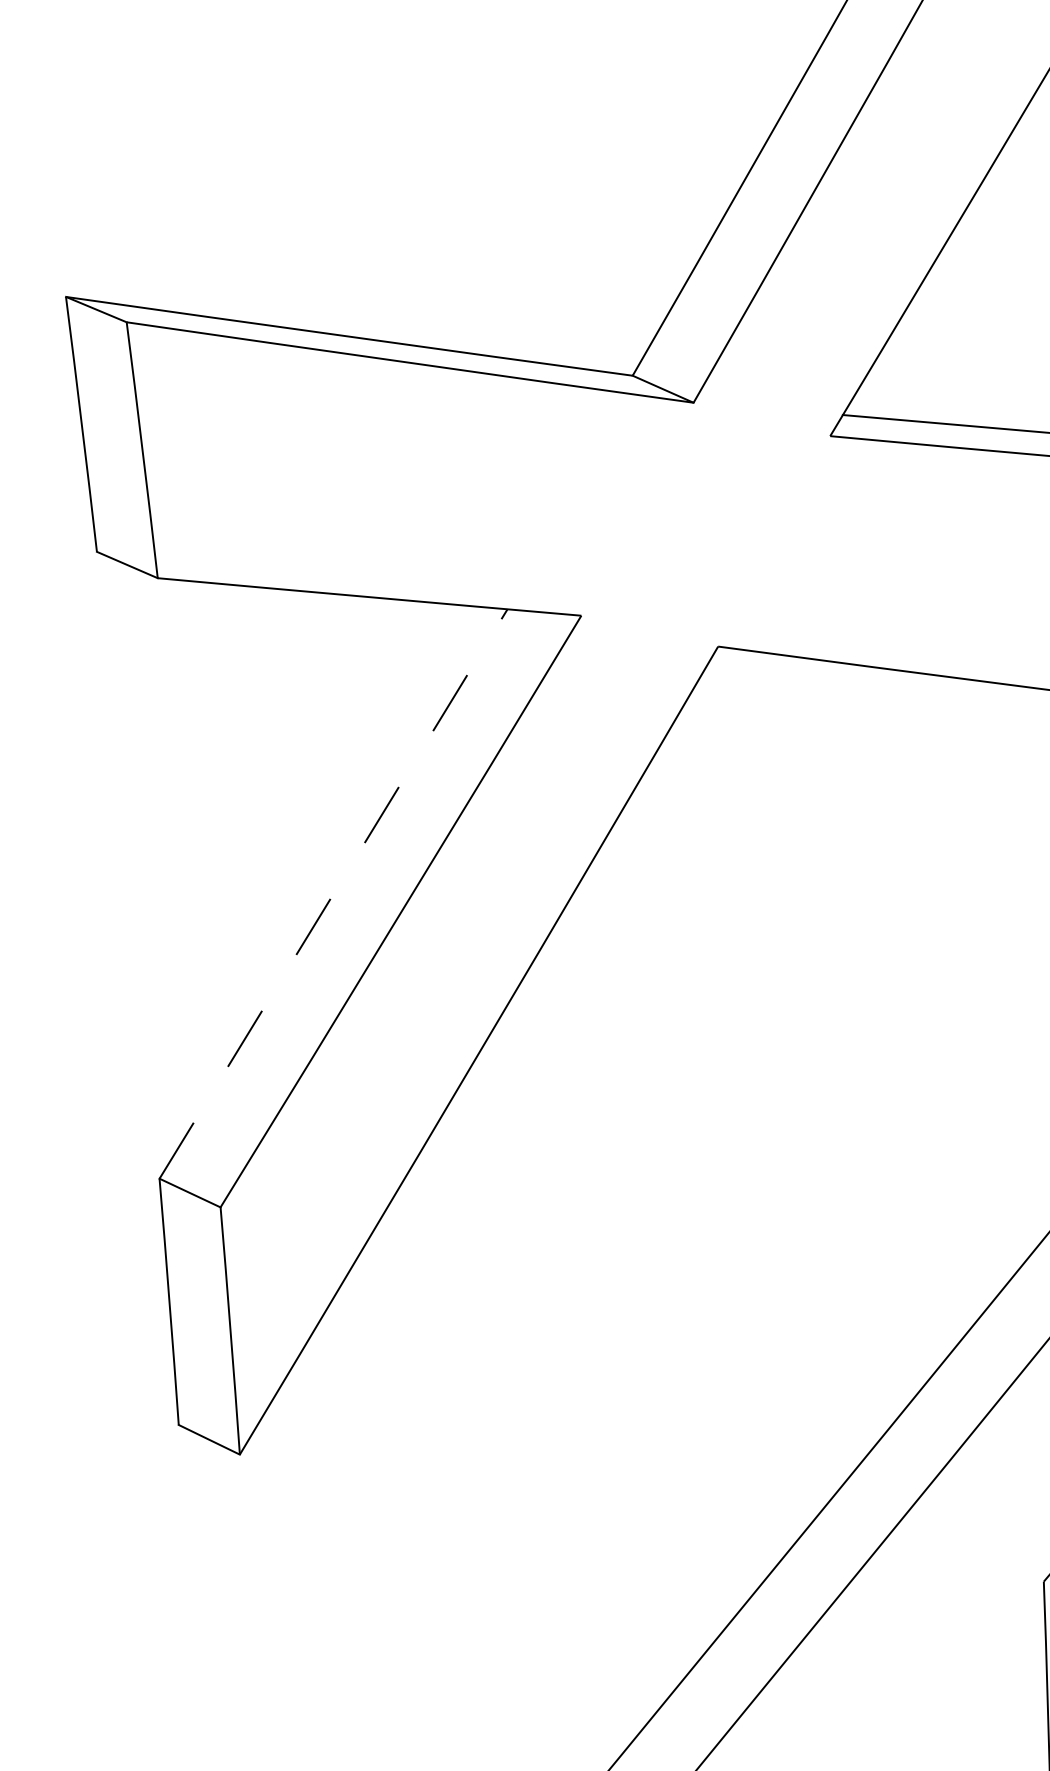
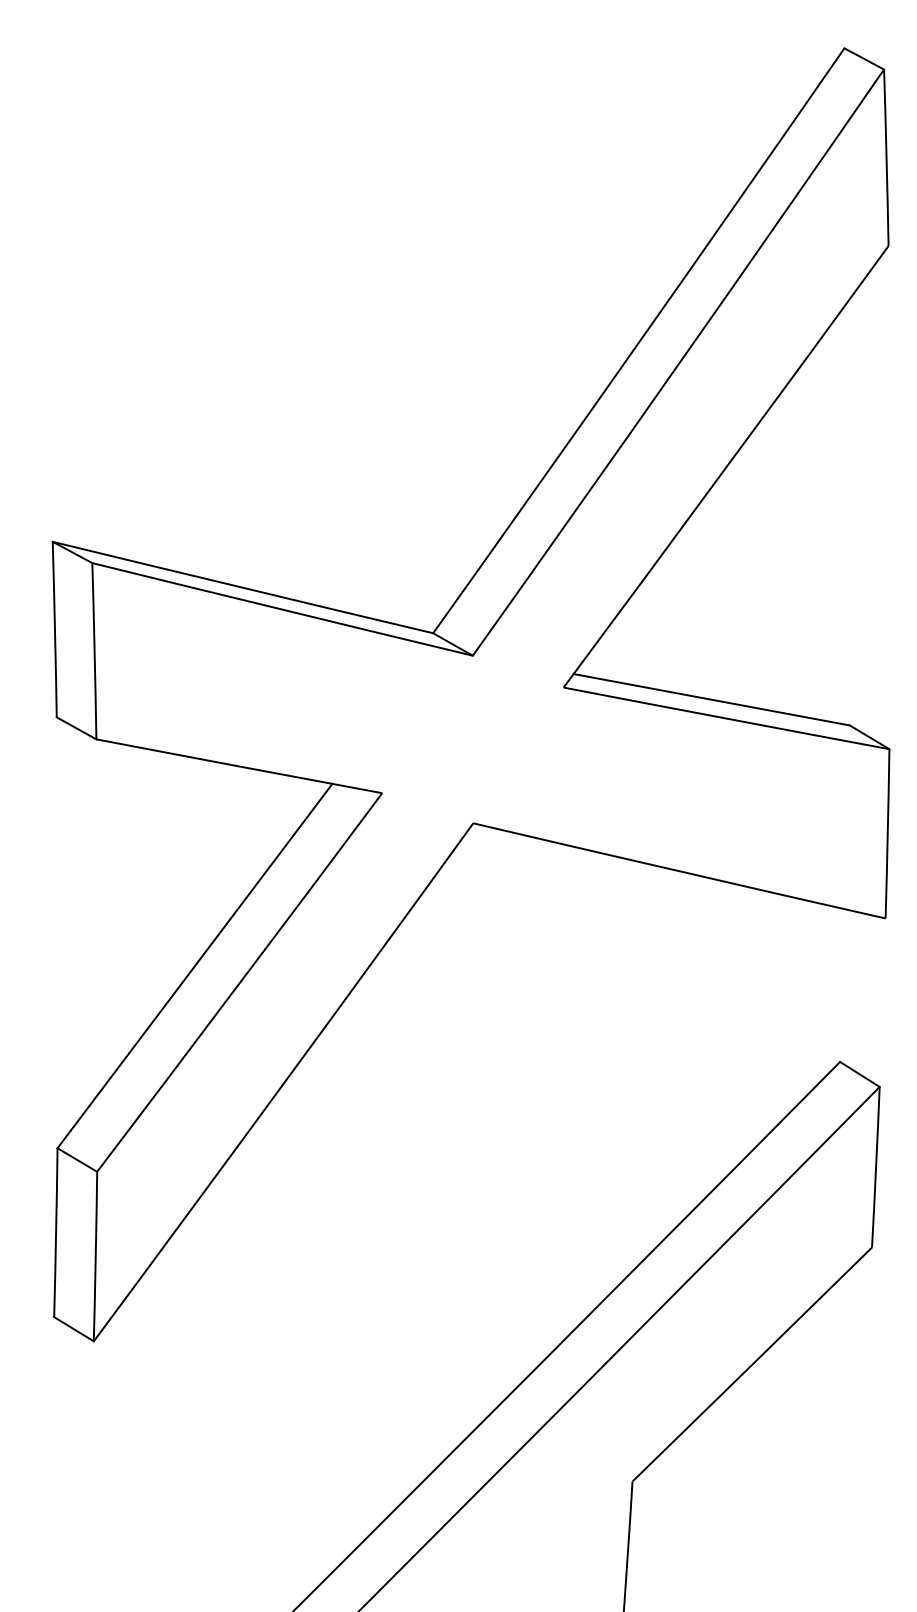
line: (334, 893) -> (195, 965), dashed -> solid

